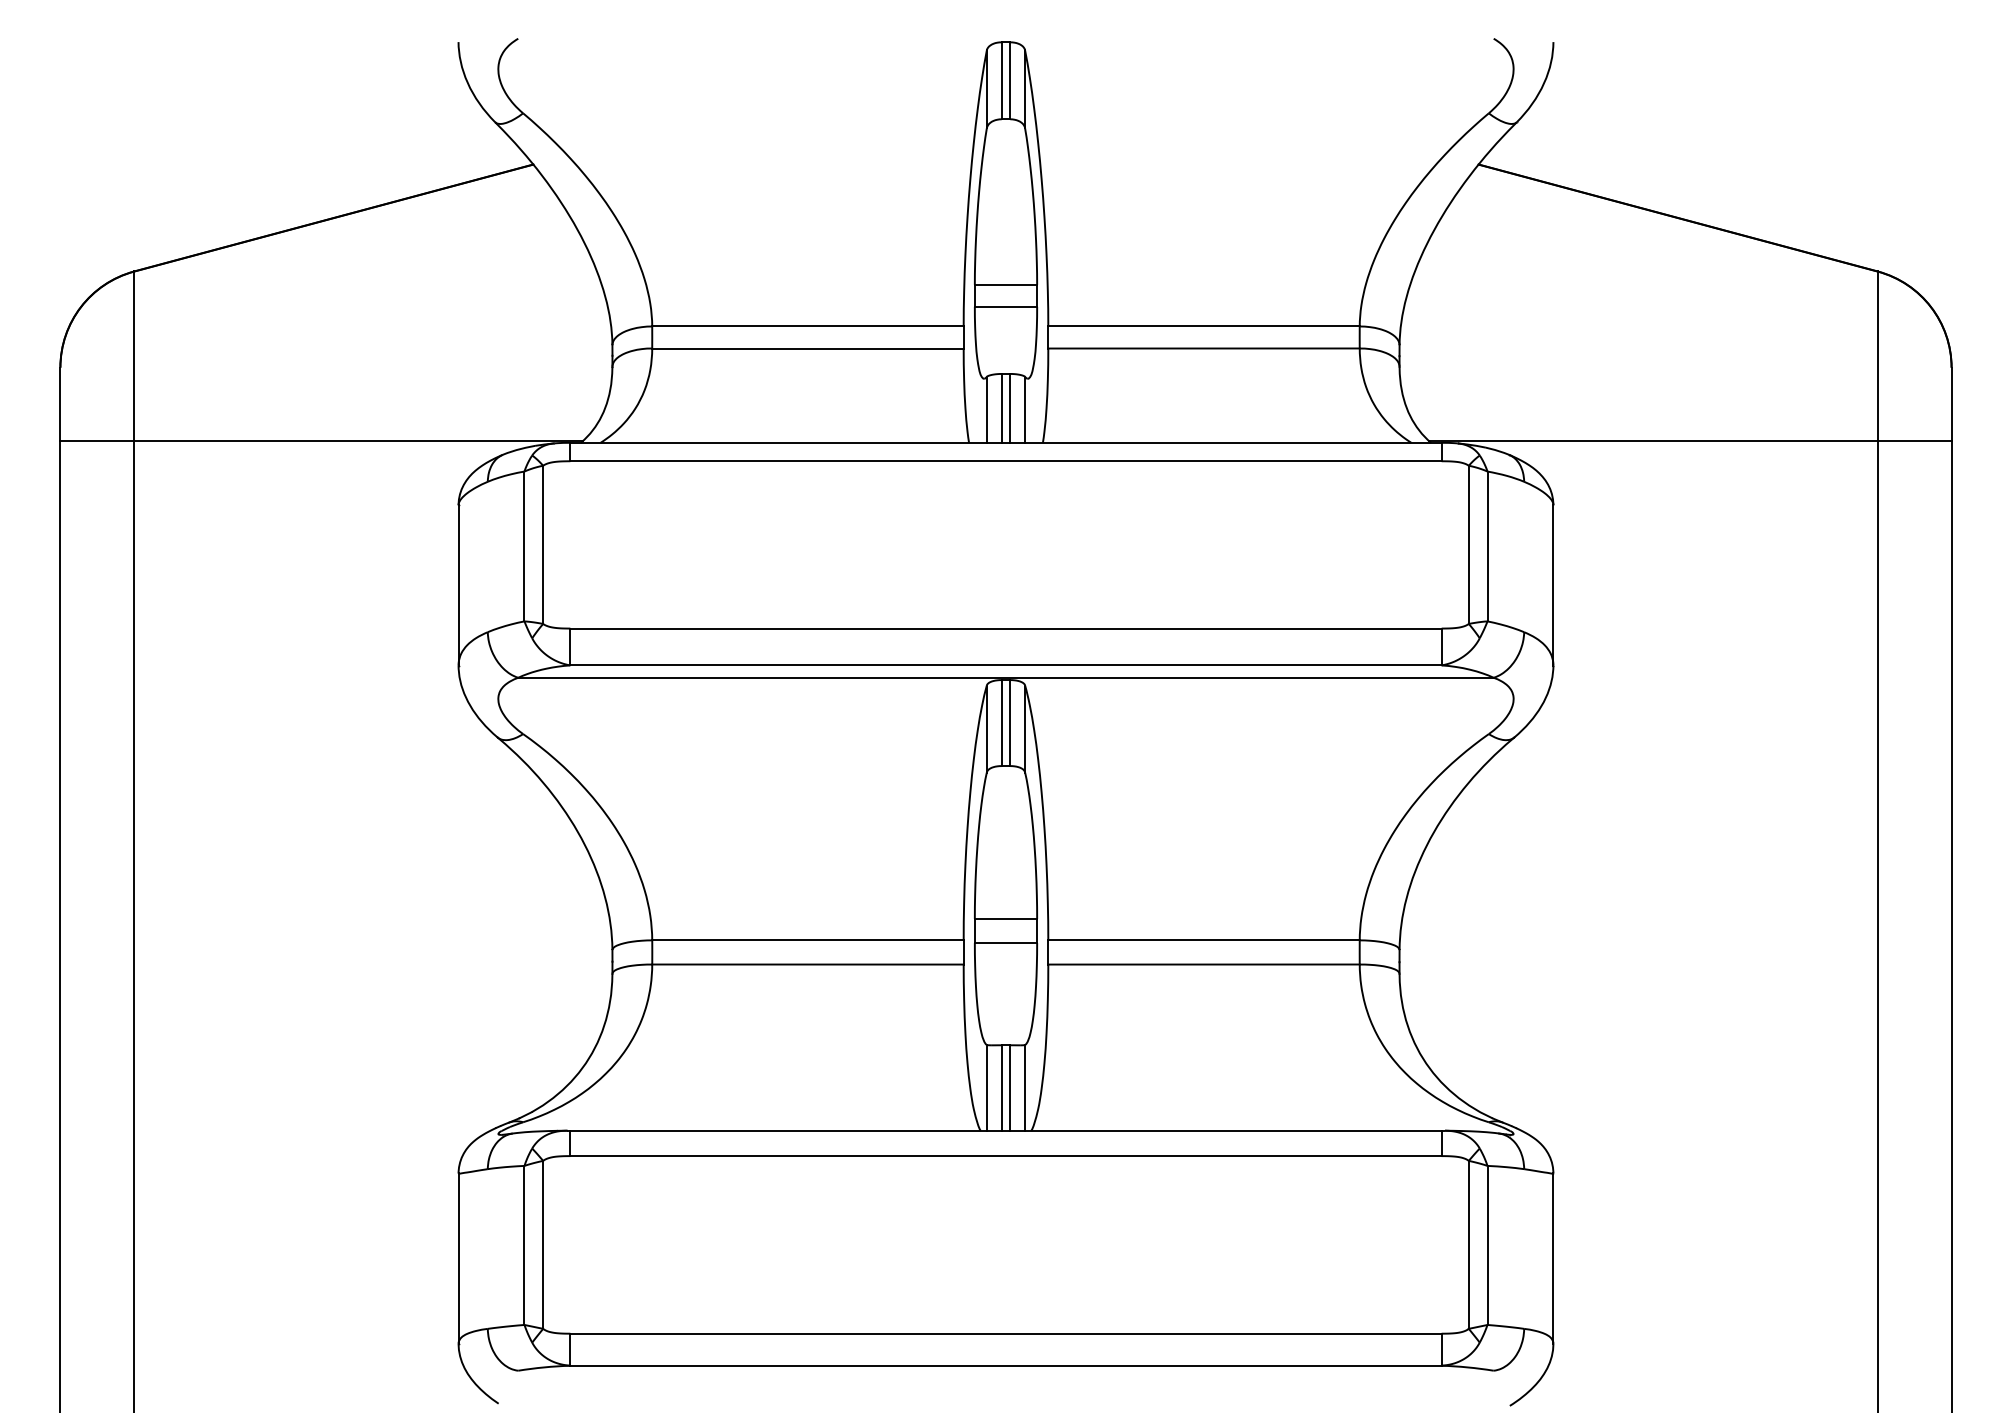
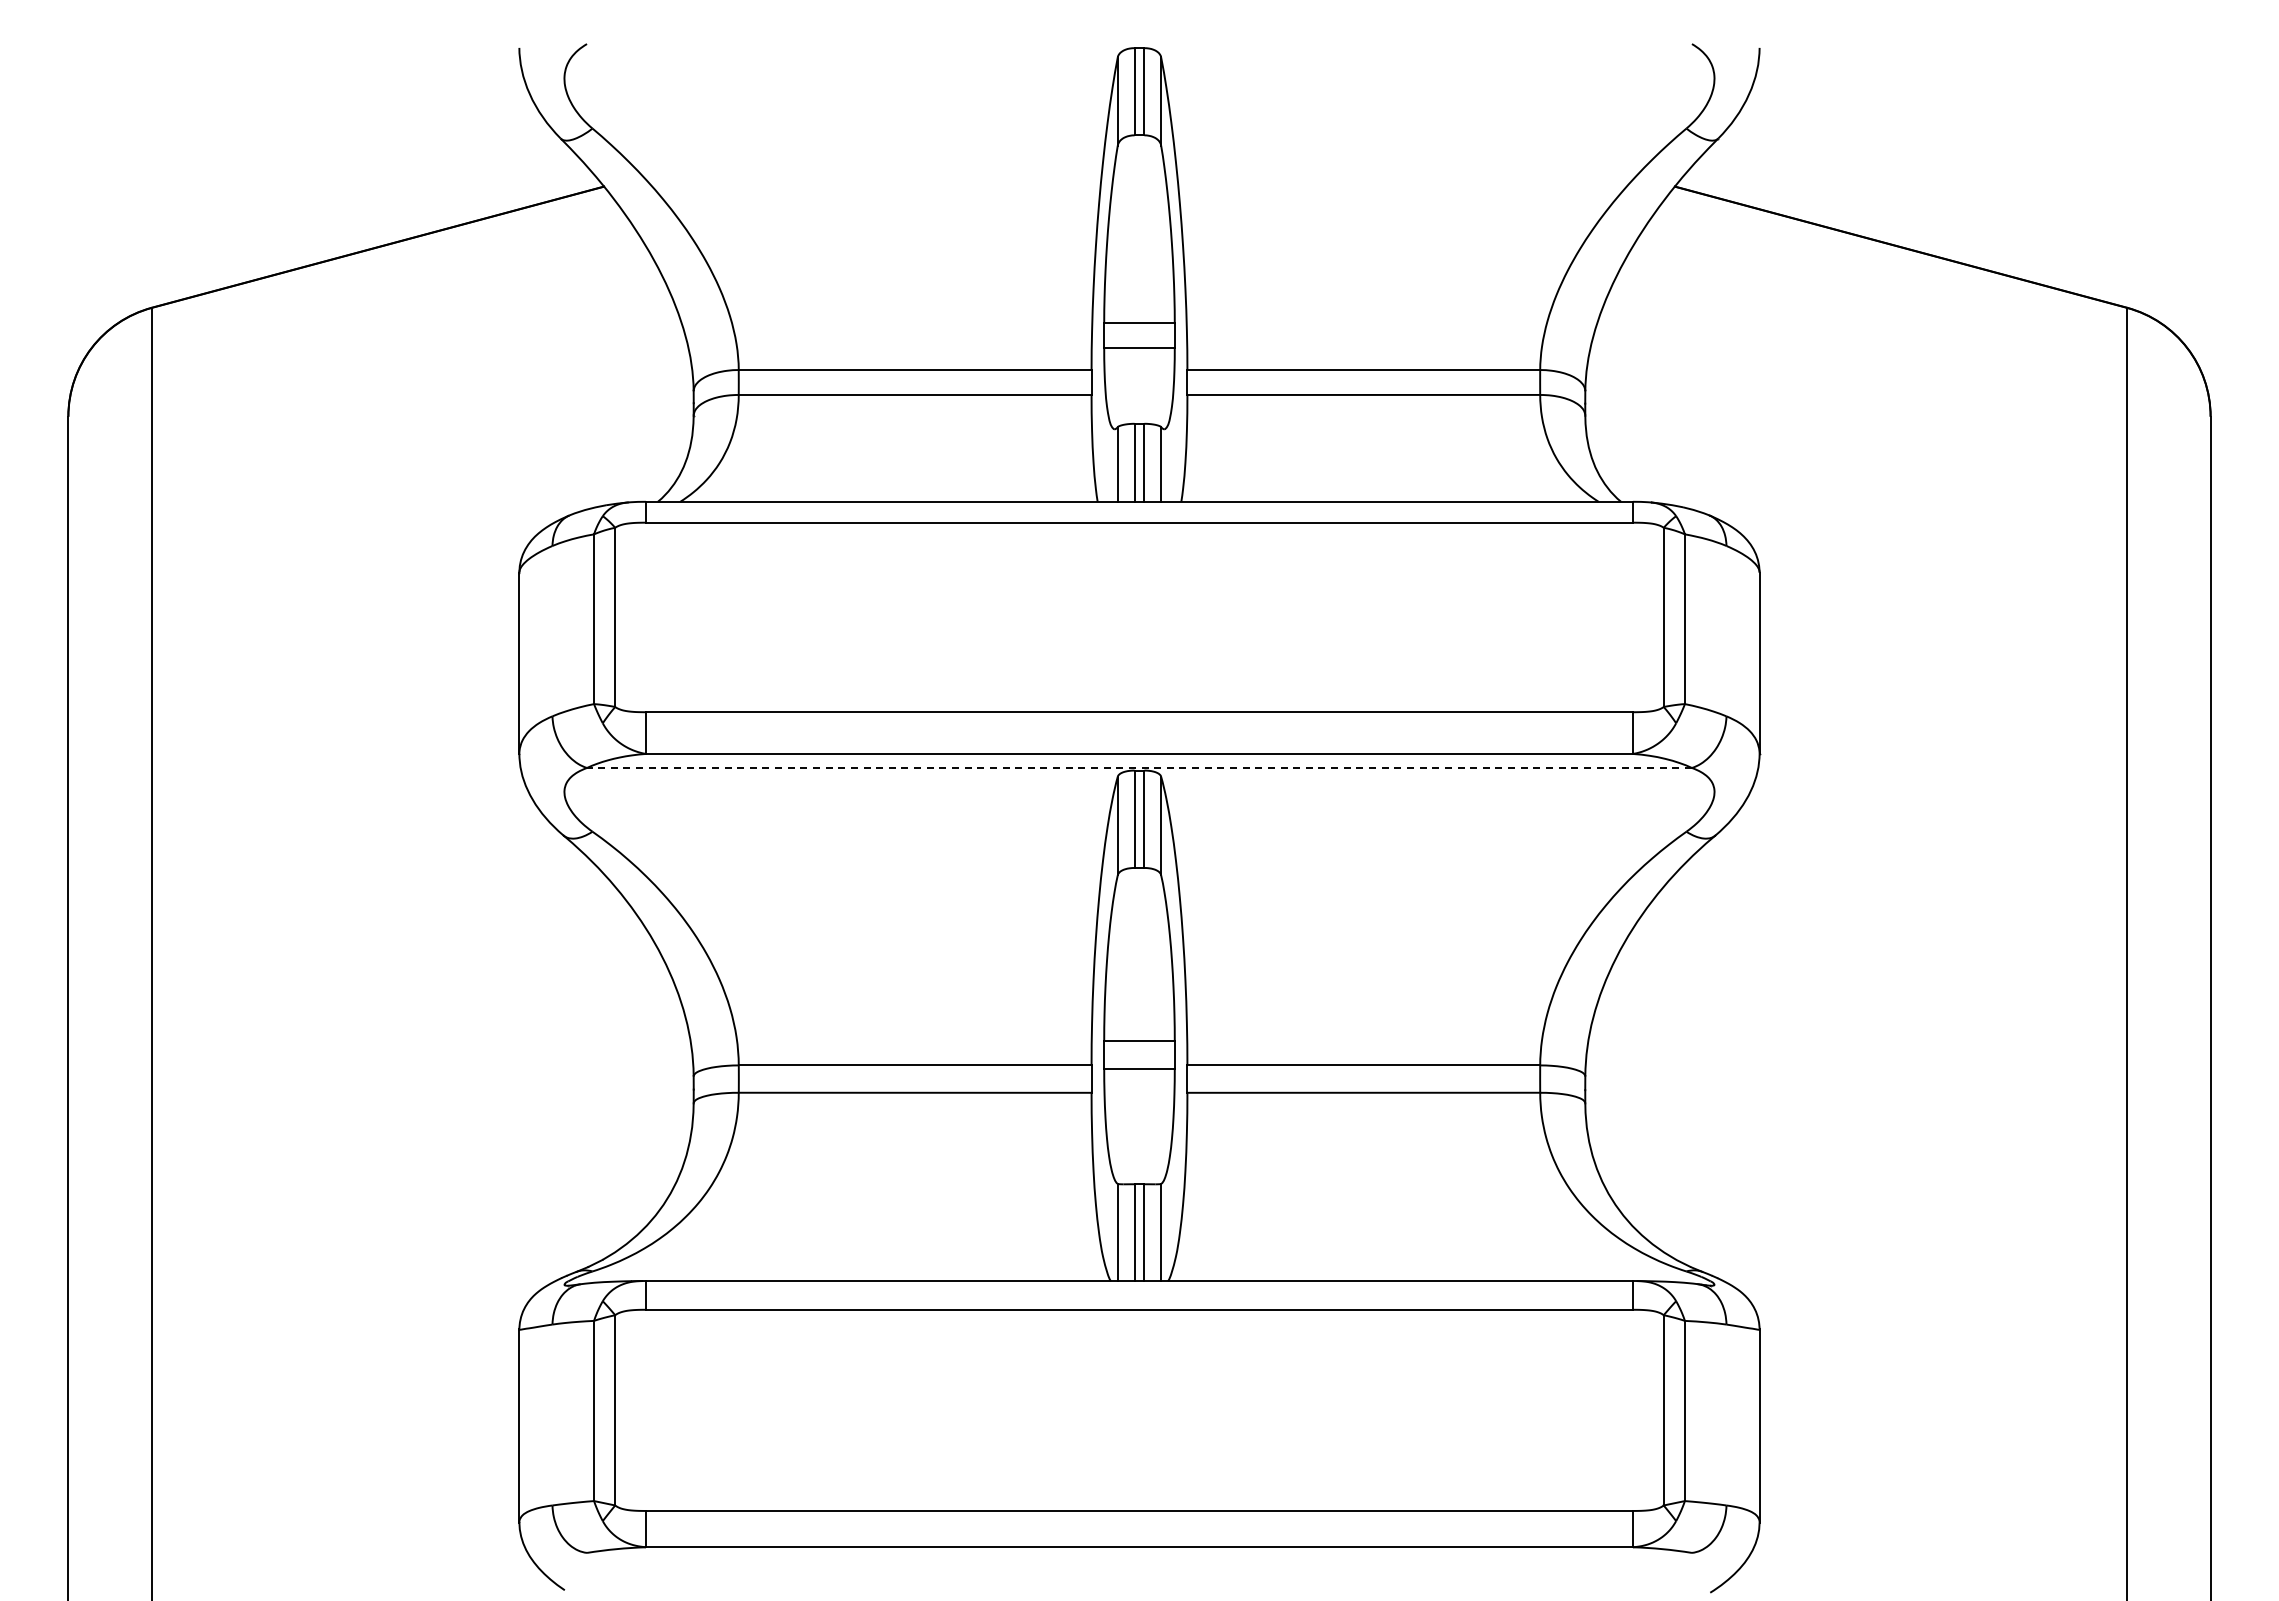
line: (321, 440) -> (364, 499), removed
line: (1690, 440) -> (1914, 499), removed
line: (1006, 677) -> (1139, 767), solid -> dashed

